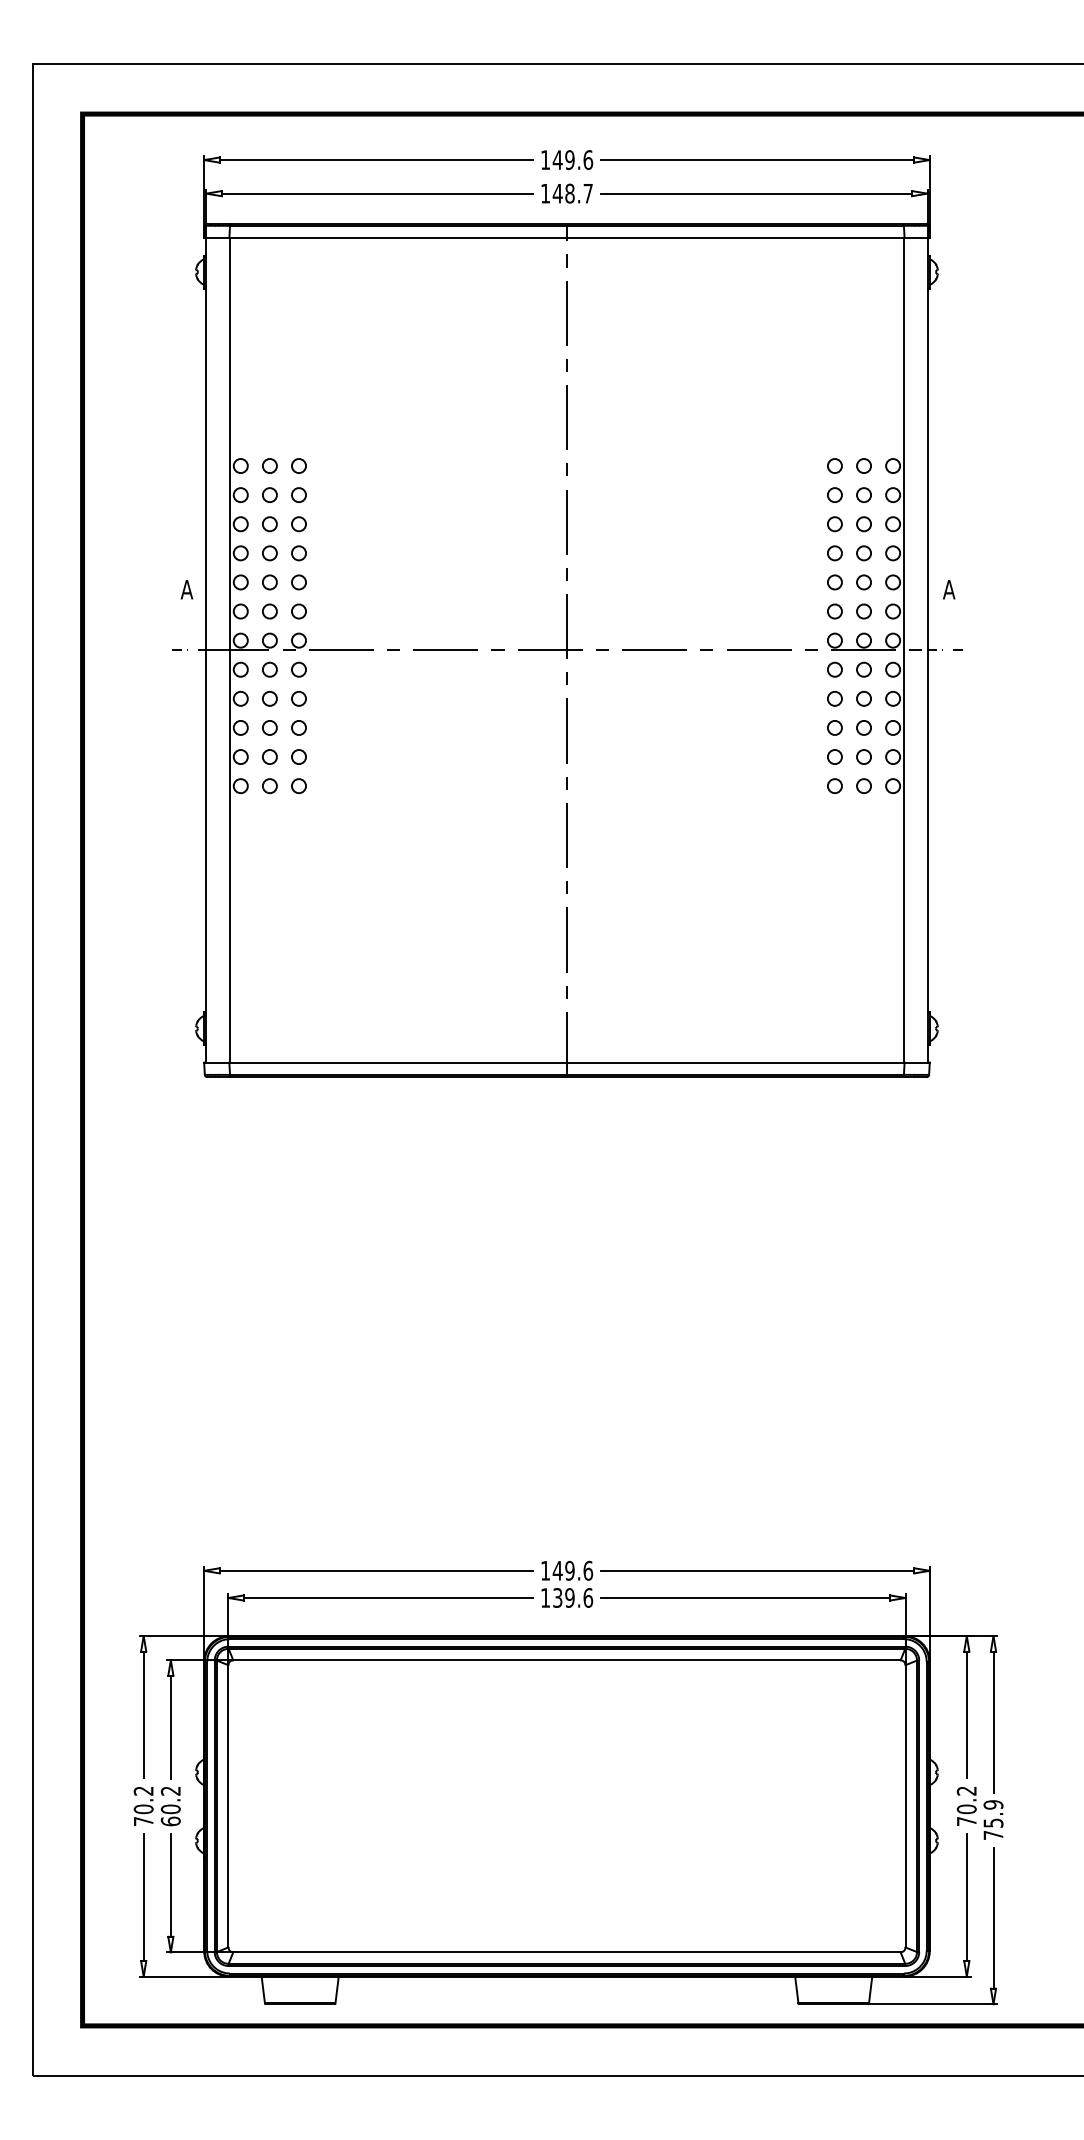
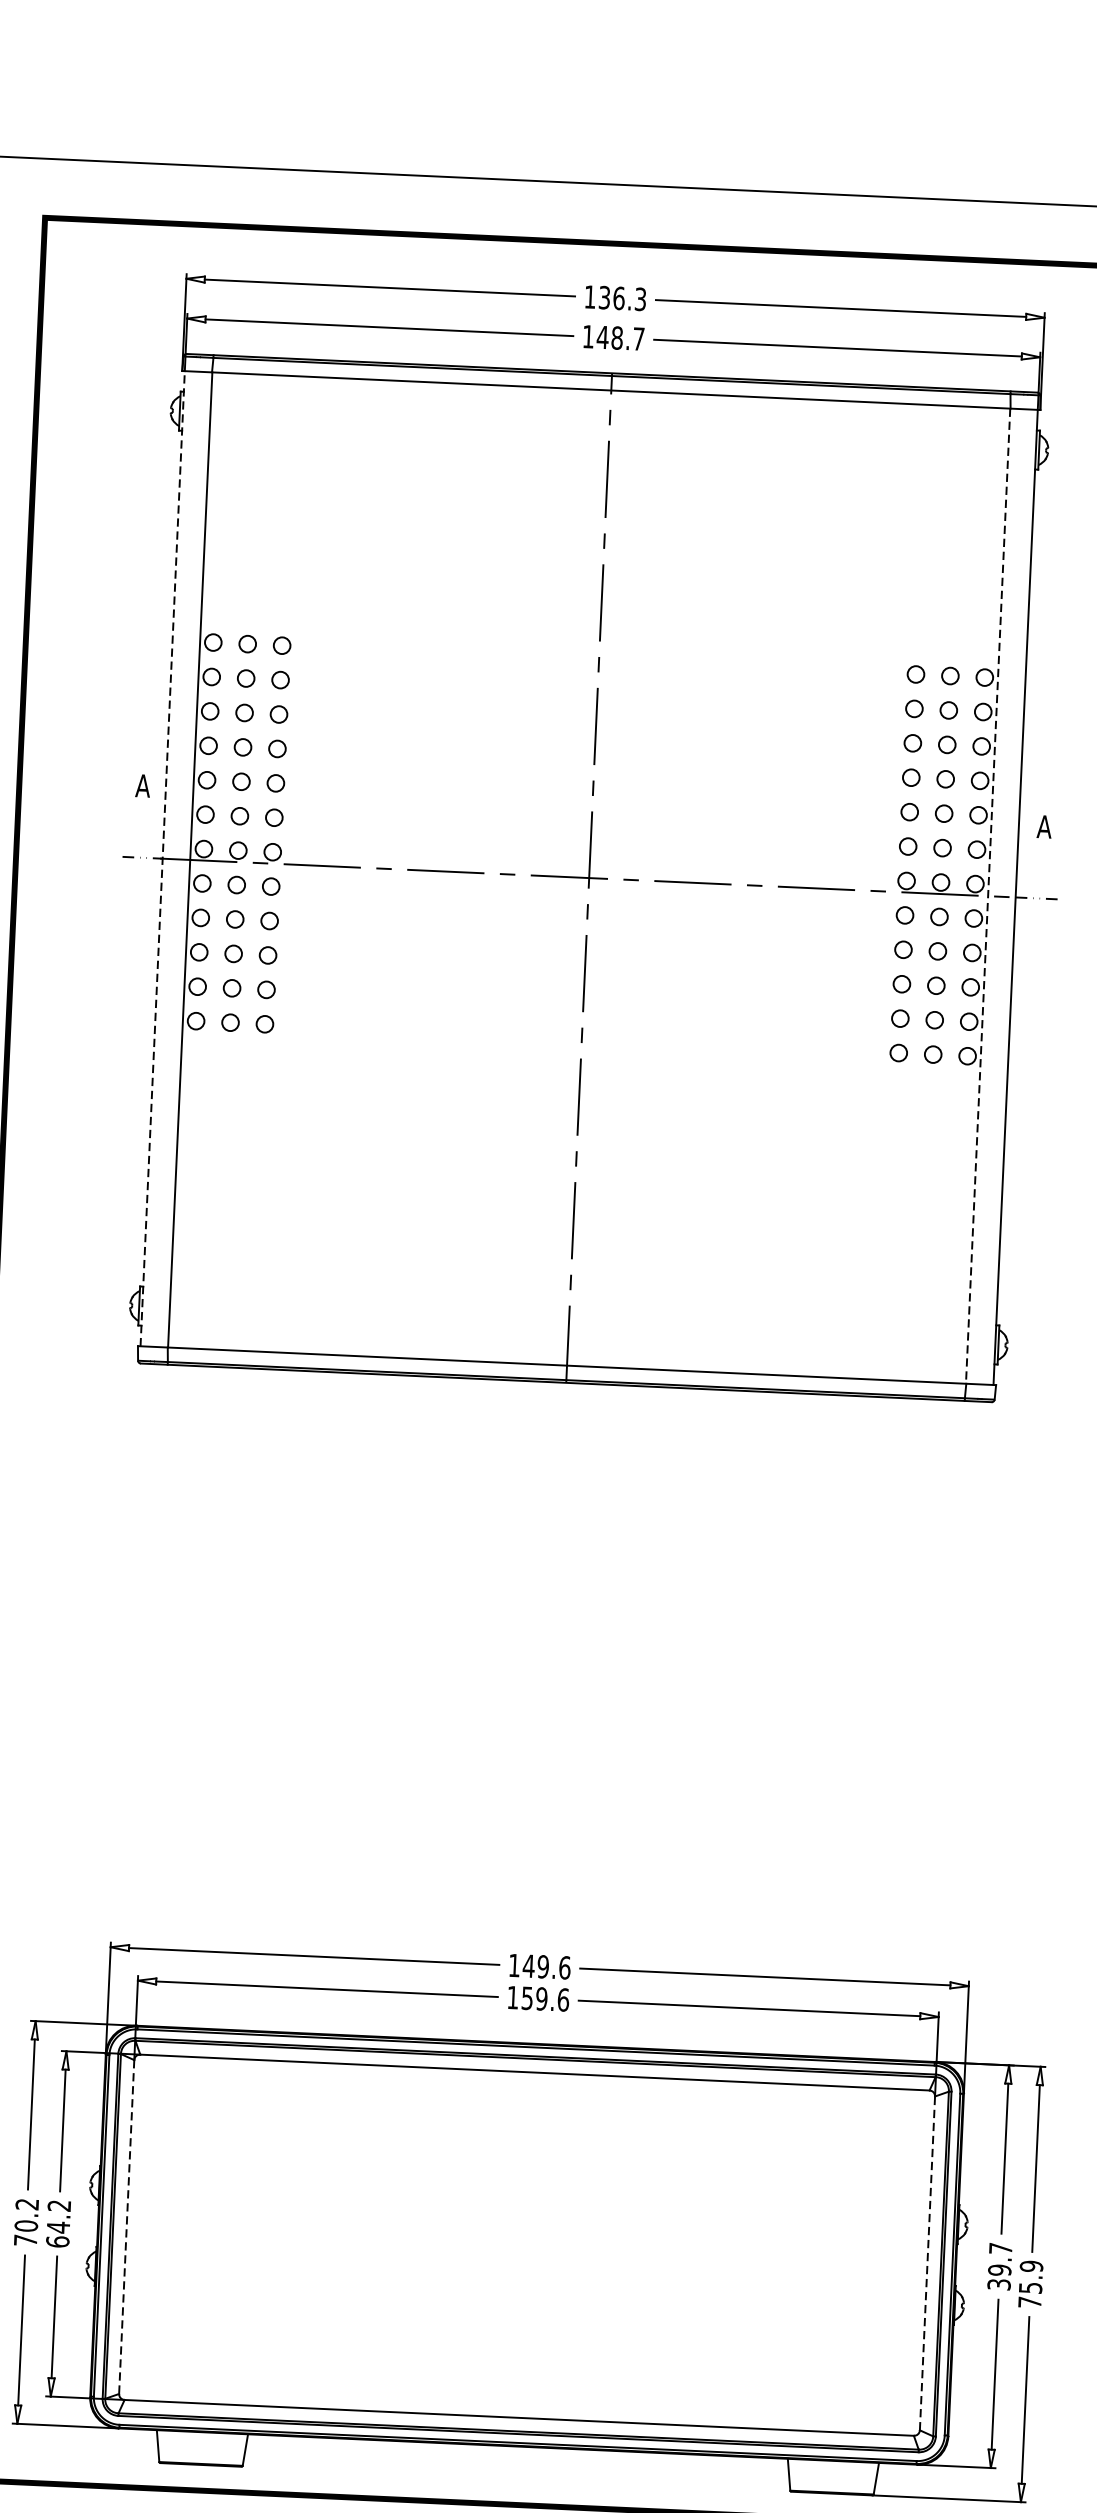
text: (572, 160) -> (622, 299), 149.6 -> 136.3
line: (206, 649) -> (162, 857), solid -> dashed
line: (904, 650) -> (988, 896), solid -> dashed
text: (557, 1597) -> (527, 1997), 139.6 -> 159.6
line: (905, 1805) -> (927, 2262), solid -> dashed
line: (228, 1806) -> (126, 2227), solid -> dashed
text: (966, 1806) -> (999, 2266), 70.2 -> 39.7
text: (170, 1809) -> (58, 2227), 60.2 -> 64.2

